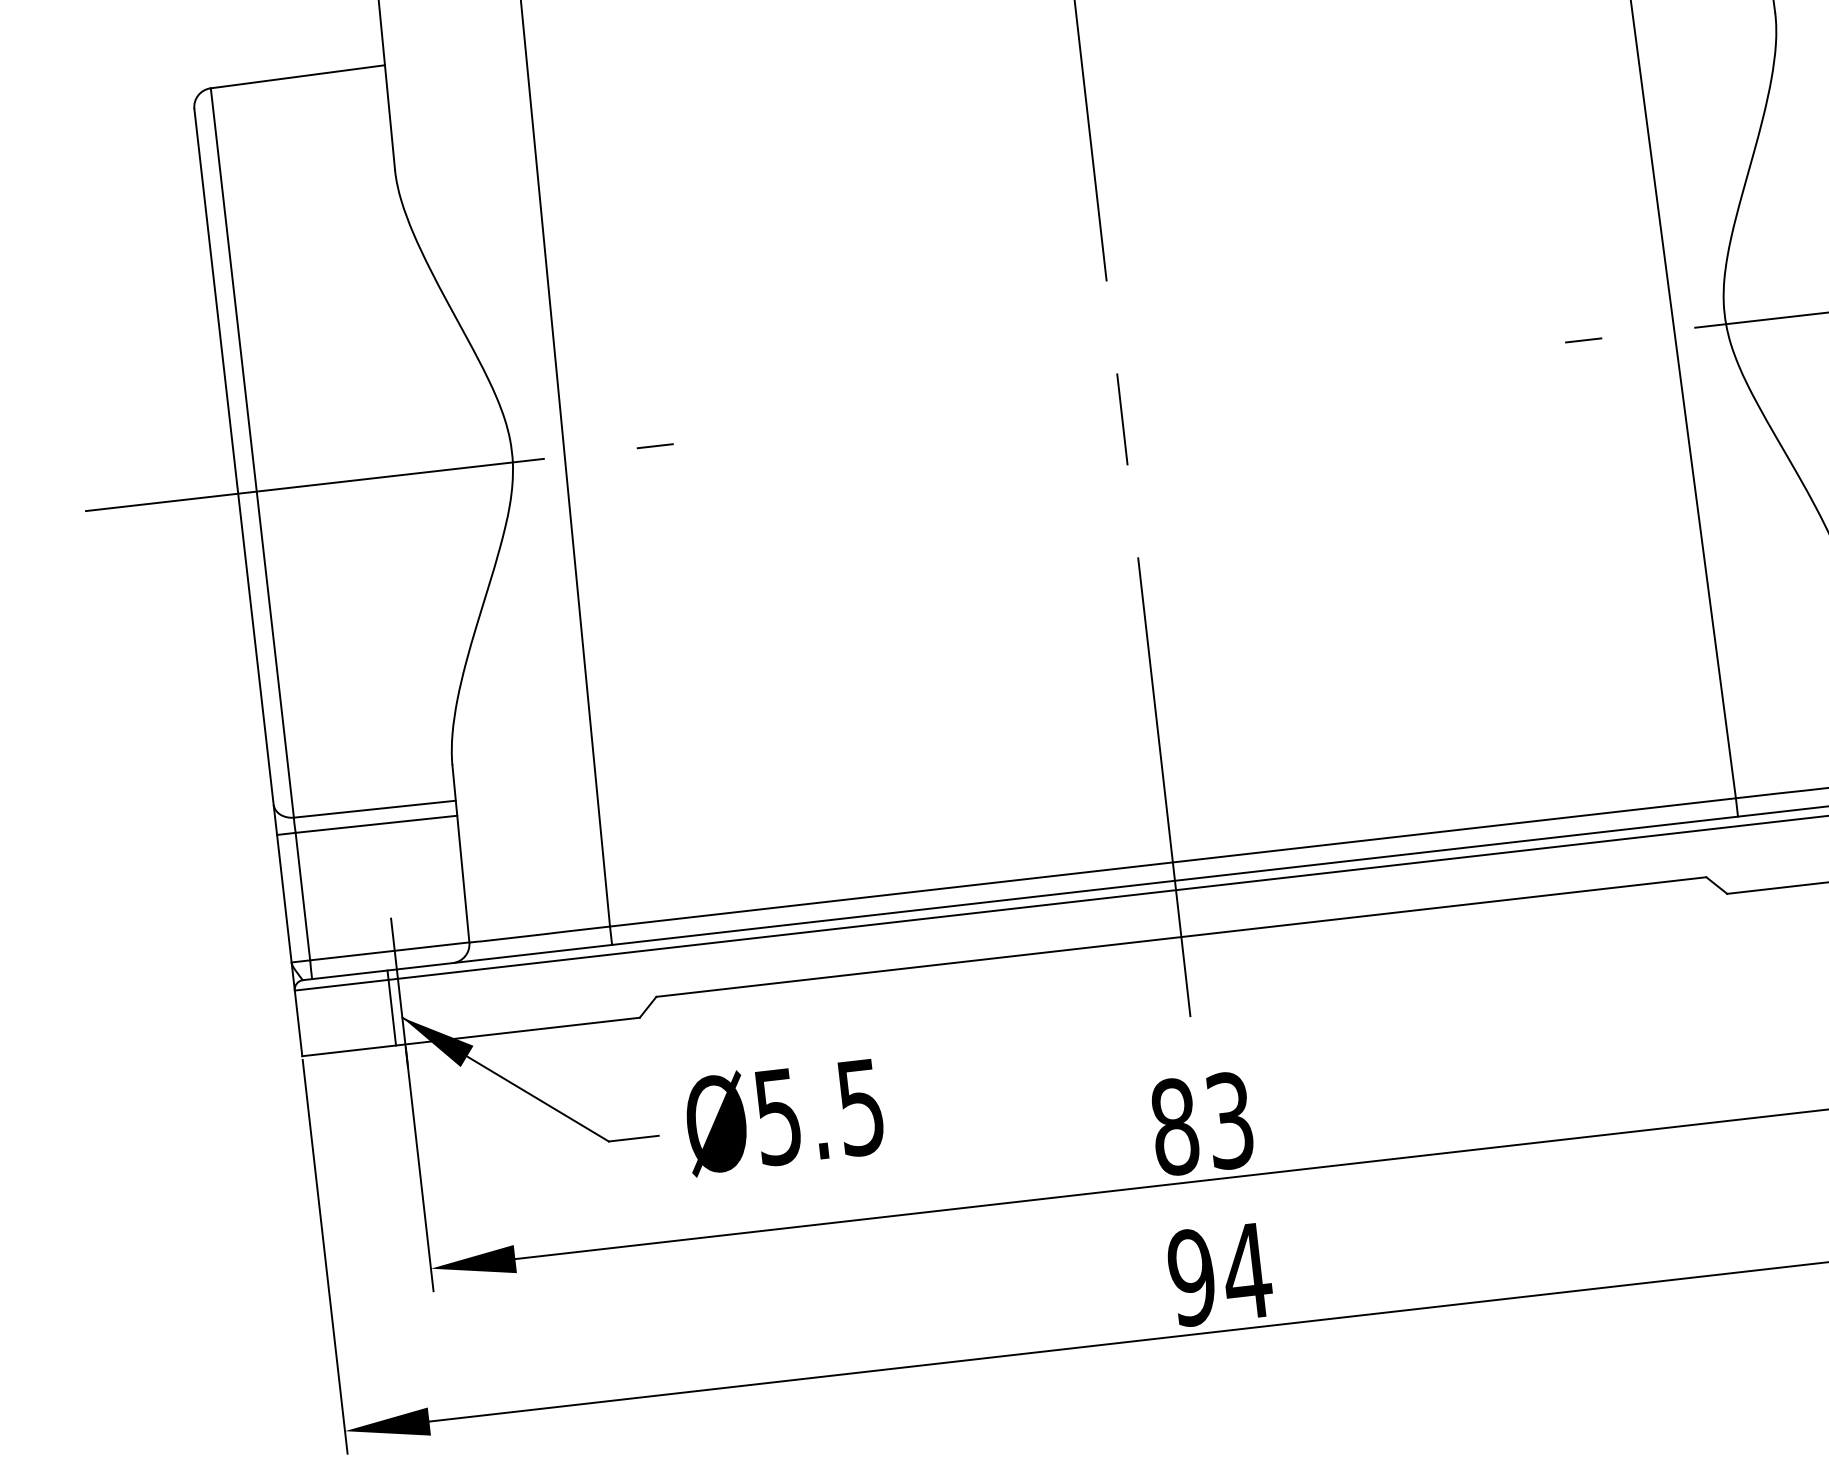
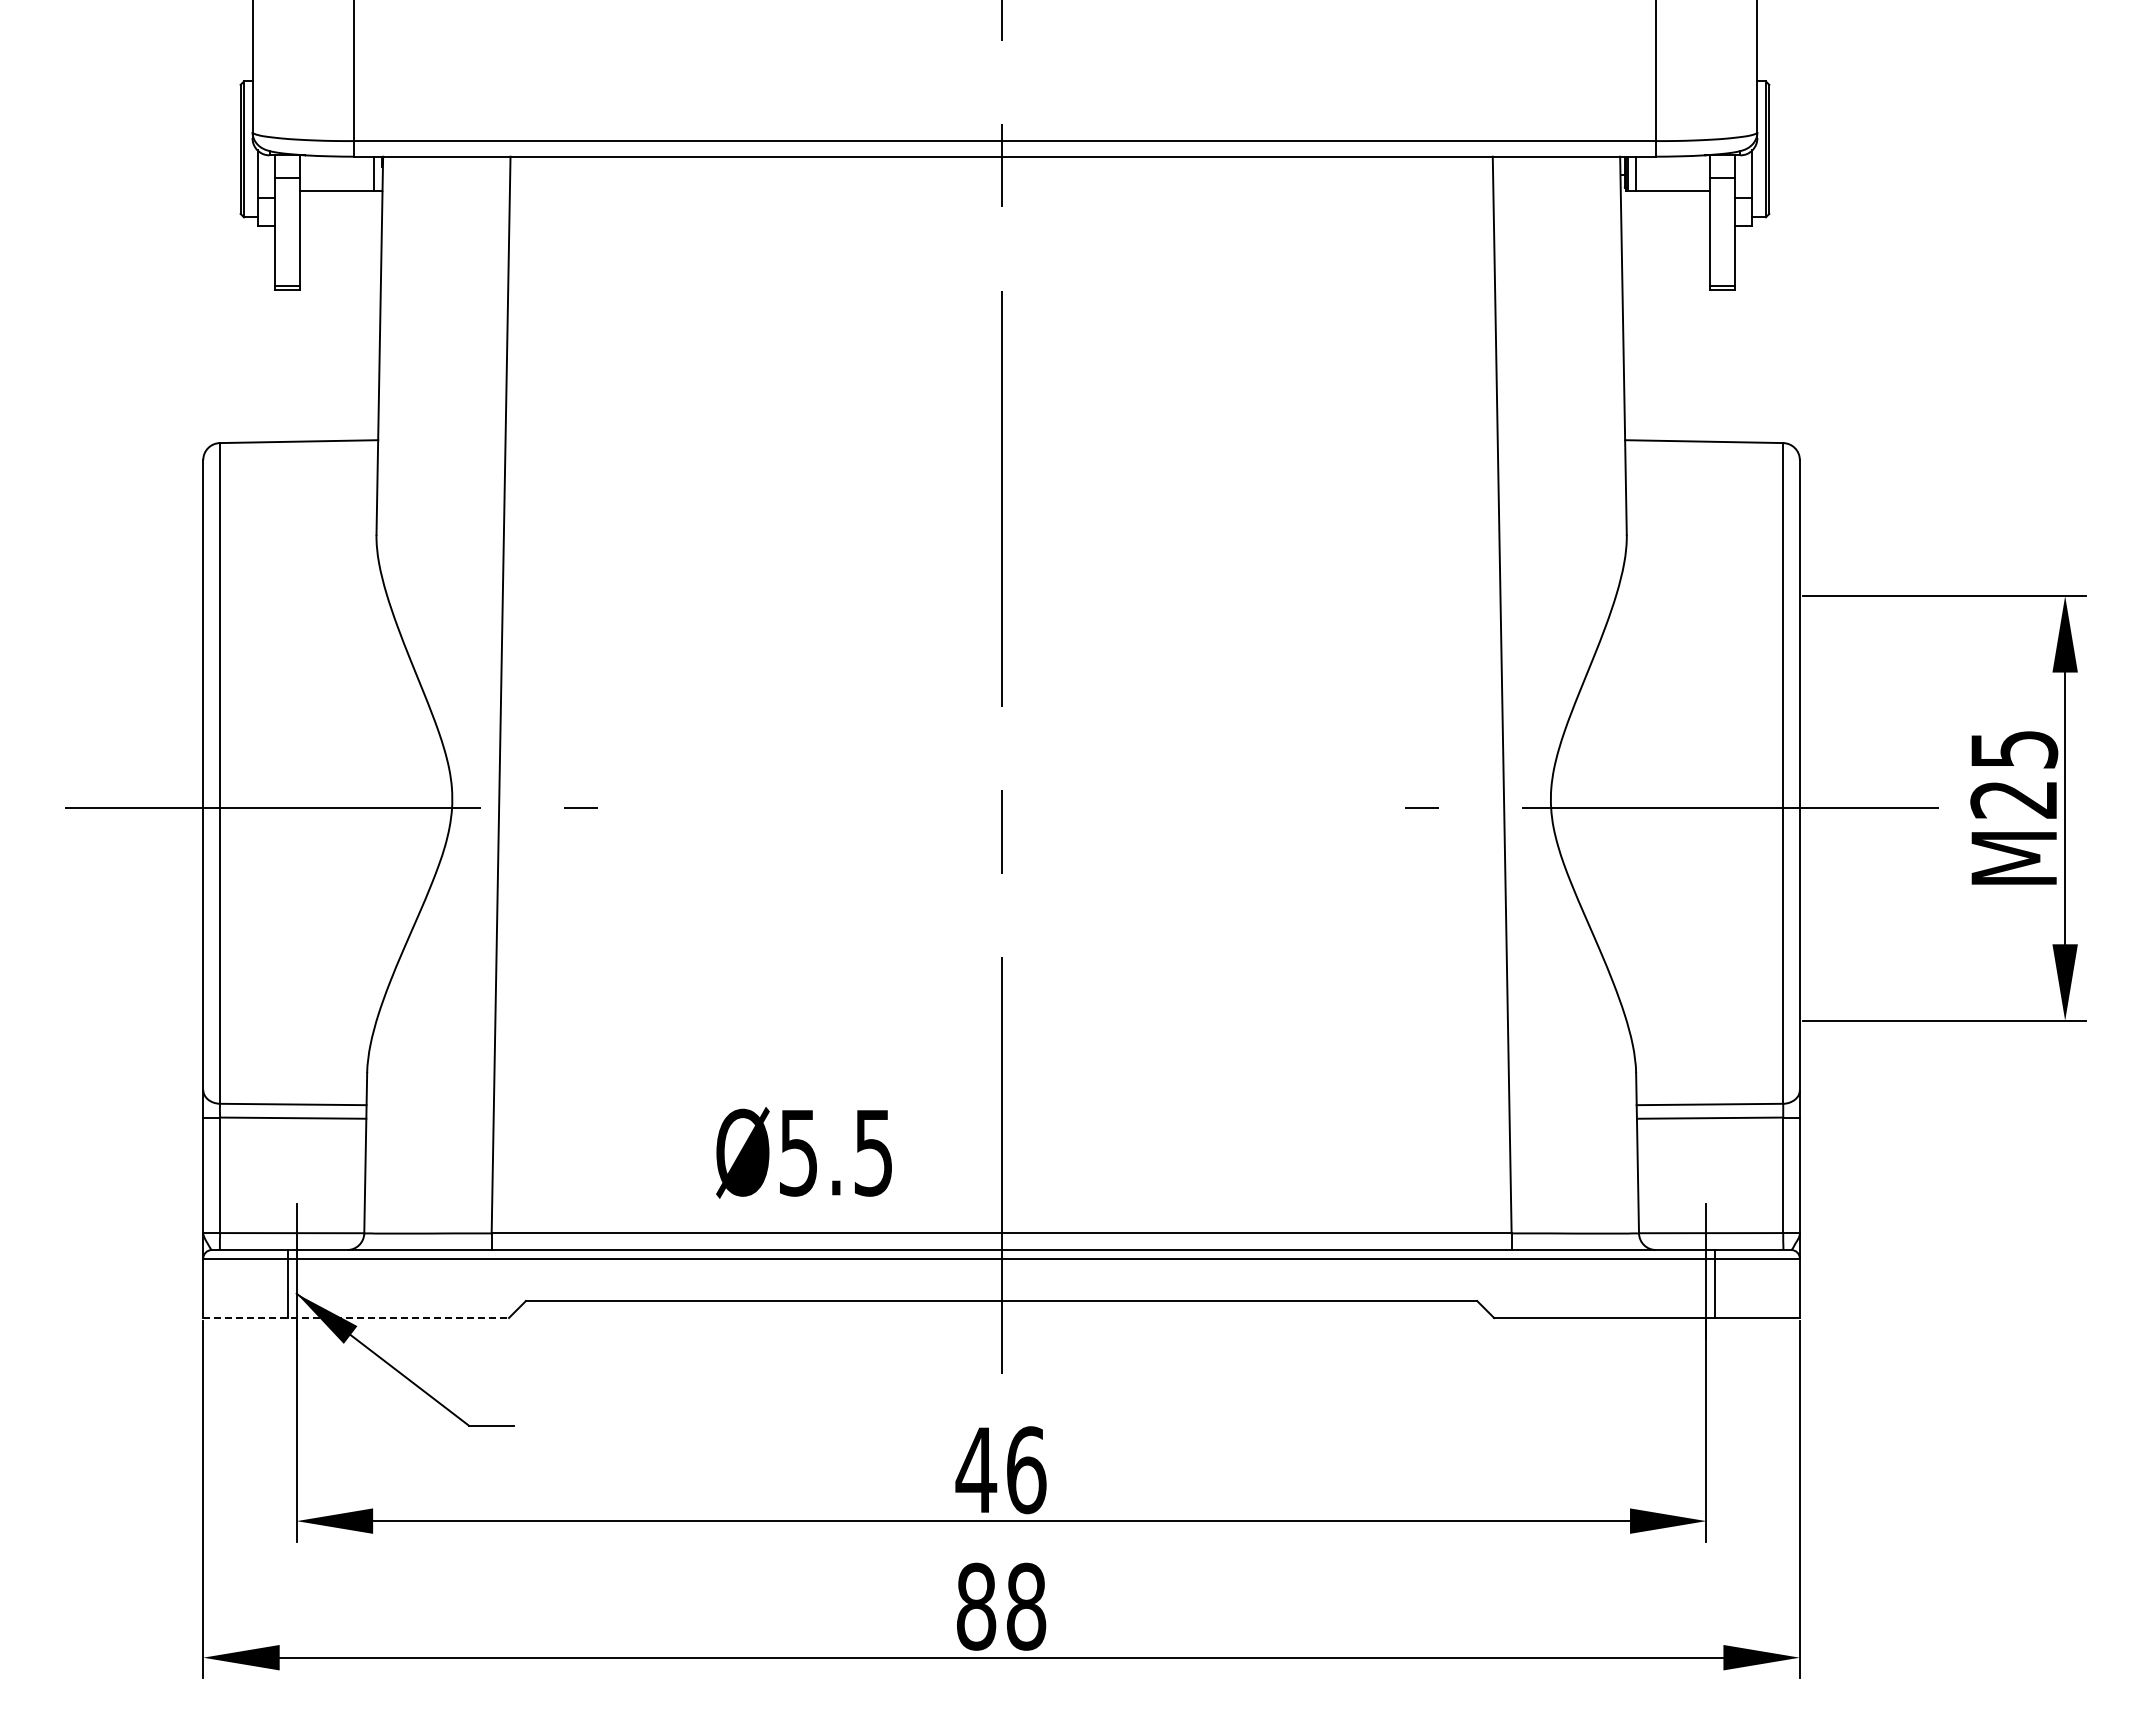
line: (471, 1036) -> (356, 1317), solid -> dashed
text: (783, 1116) -> (803, 1152), moved
text: (1201, 1124) -> (1000, 1470), 83 -> 46
text: (1219, 1274) -> (1001, 1606), 94 -> 88

